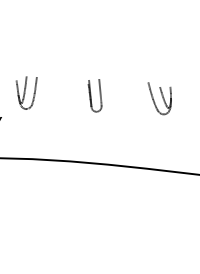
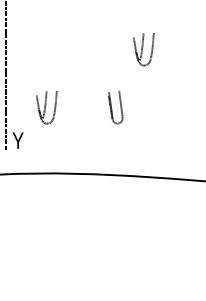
part: (125, 38) -> (143, 49), added
part: (158, 99) -> (179, 108), removed

